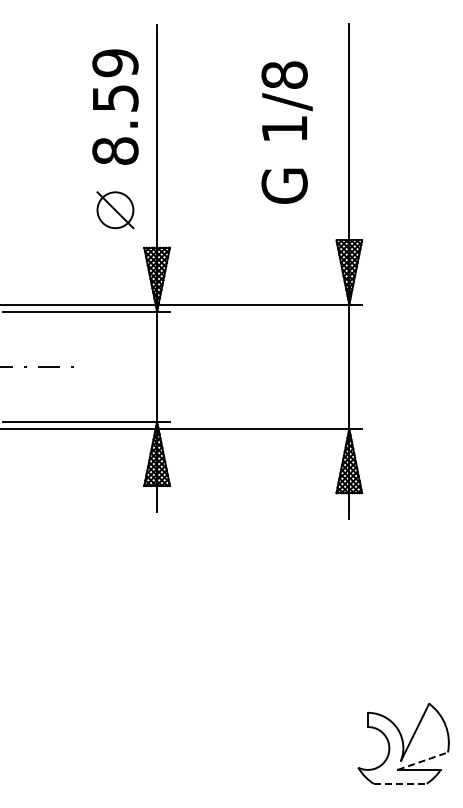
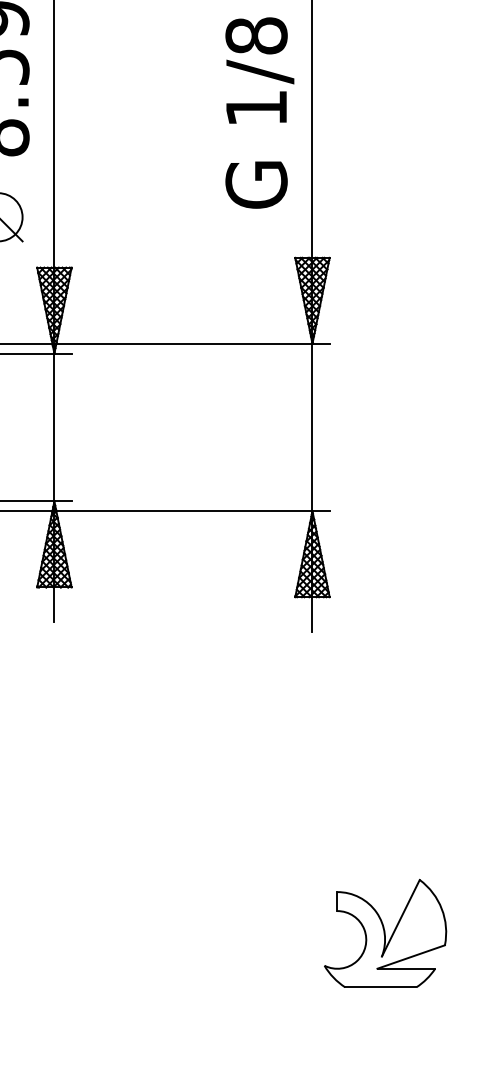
text: (286, 132) -> (259, 112), moved
line: (422, 761) -> (410, 957), dashed -> solid
line: (400, 783) -> (381, 986), dashed -> solid

